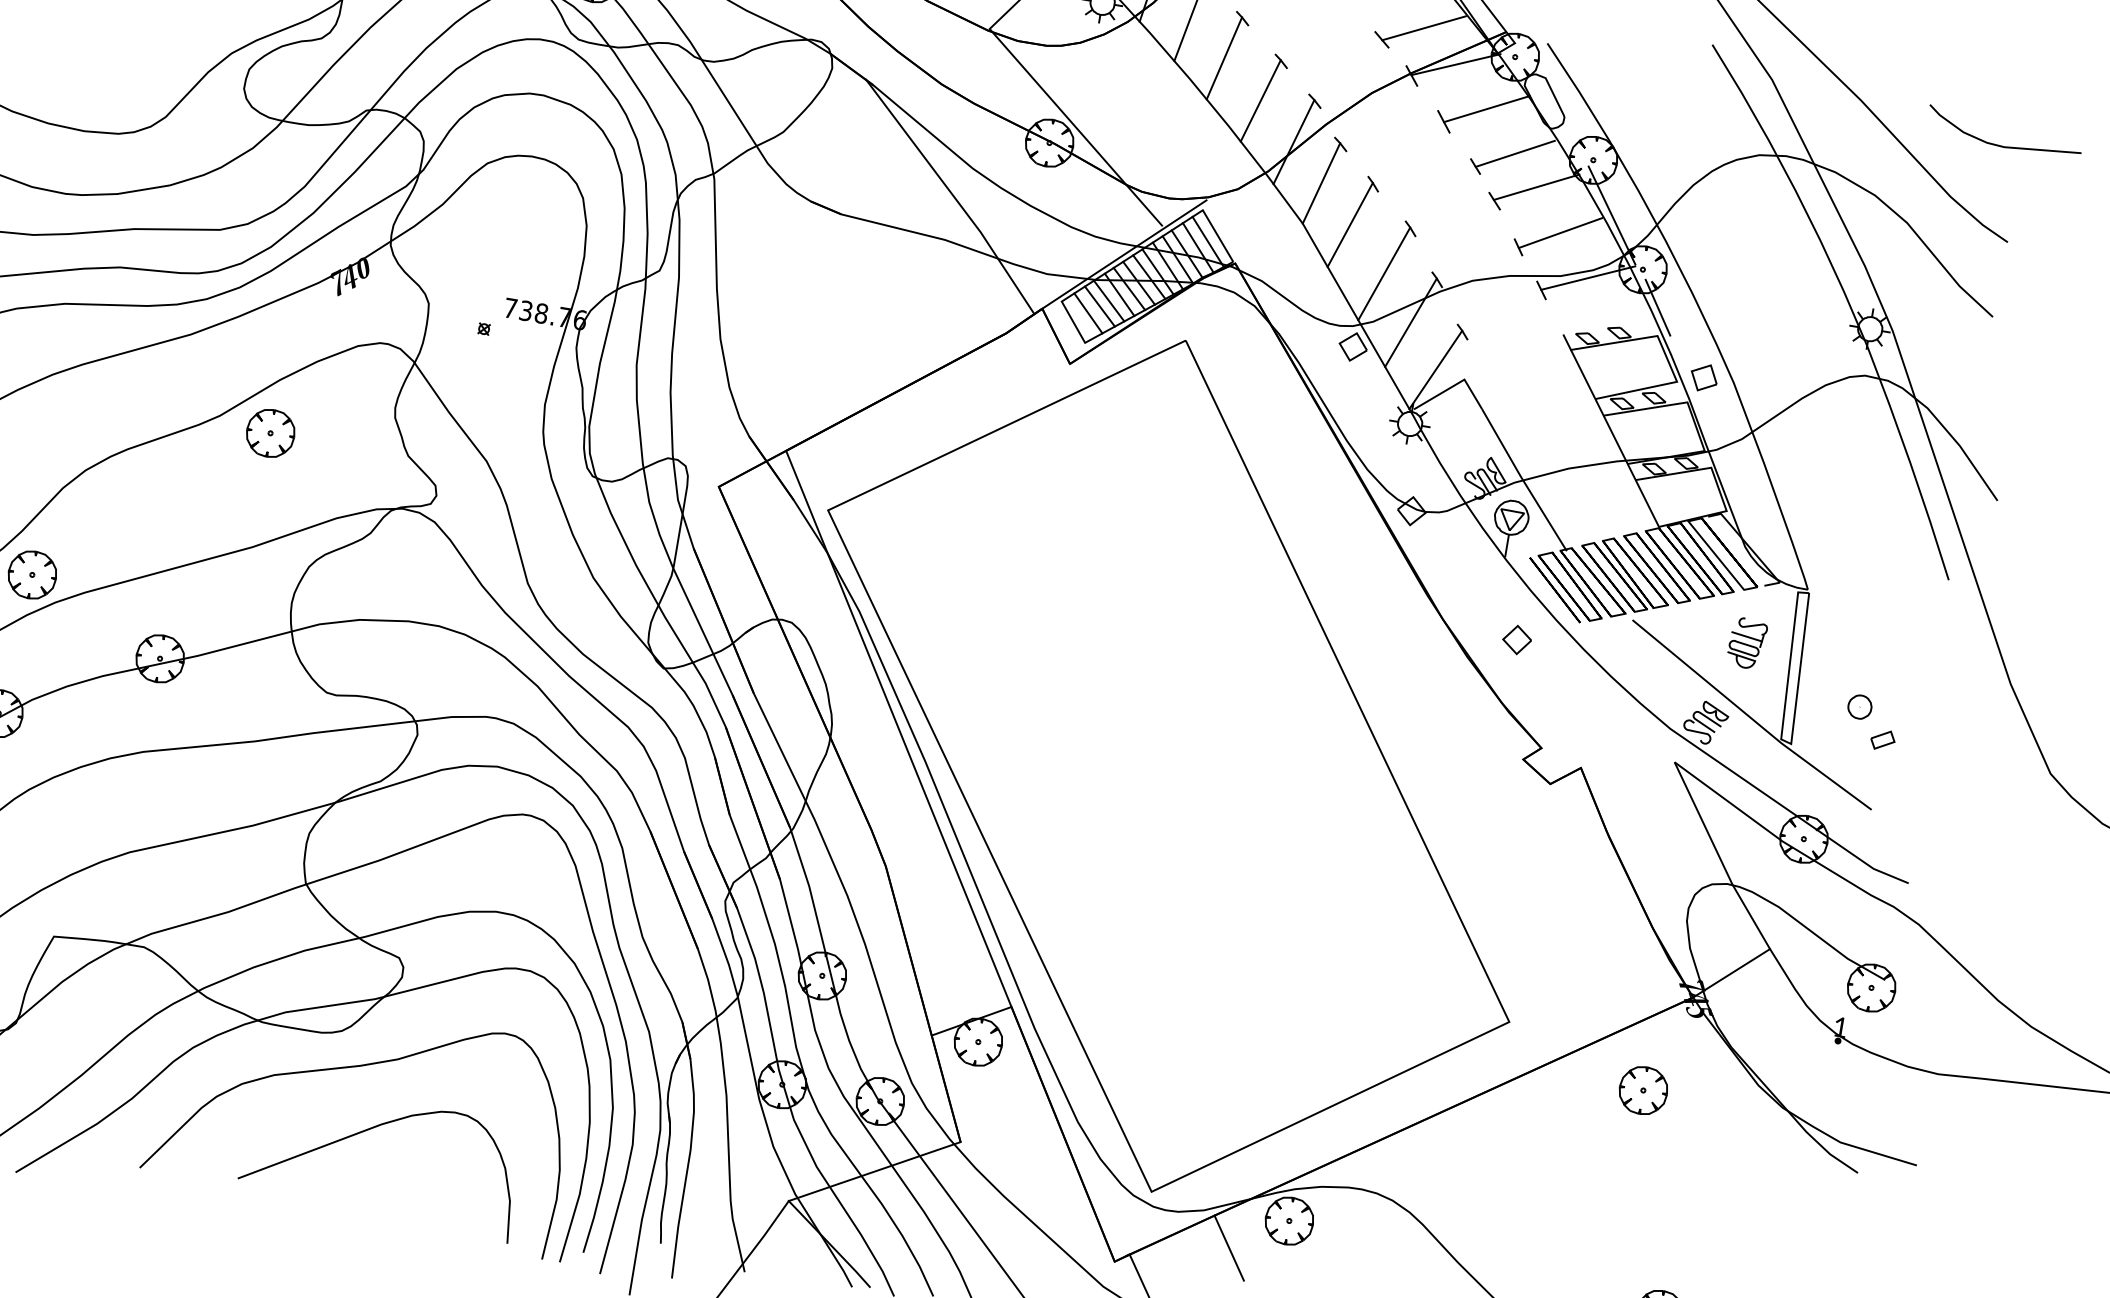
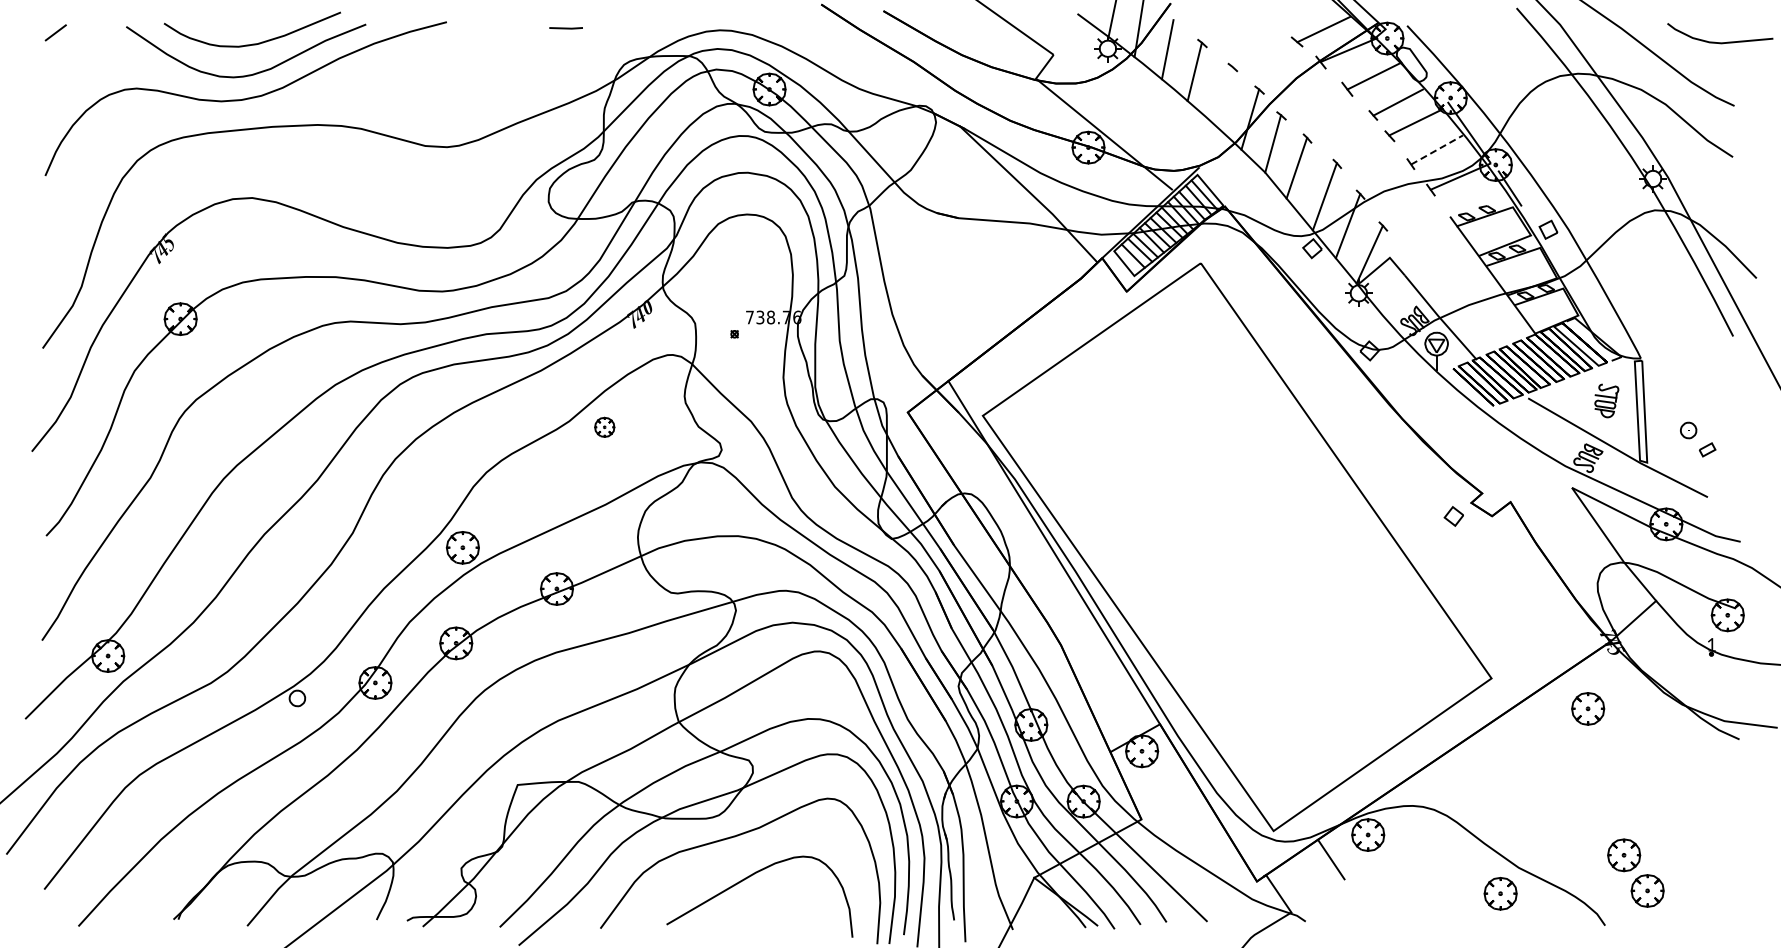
line: (1260, 100) -> (1223, 95), removed
line: (1560, 233) -> (1437, 150), solid -> dashed
part: (270, 433) -> (604, 427), size x0.6
part: (1516, 639) -> (1453, 516), moved

